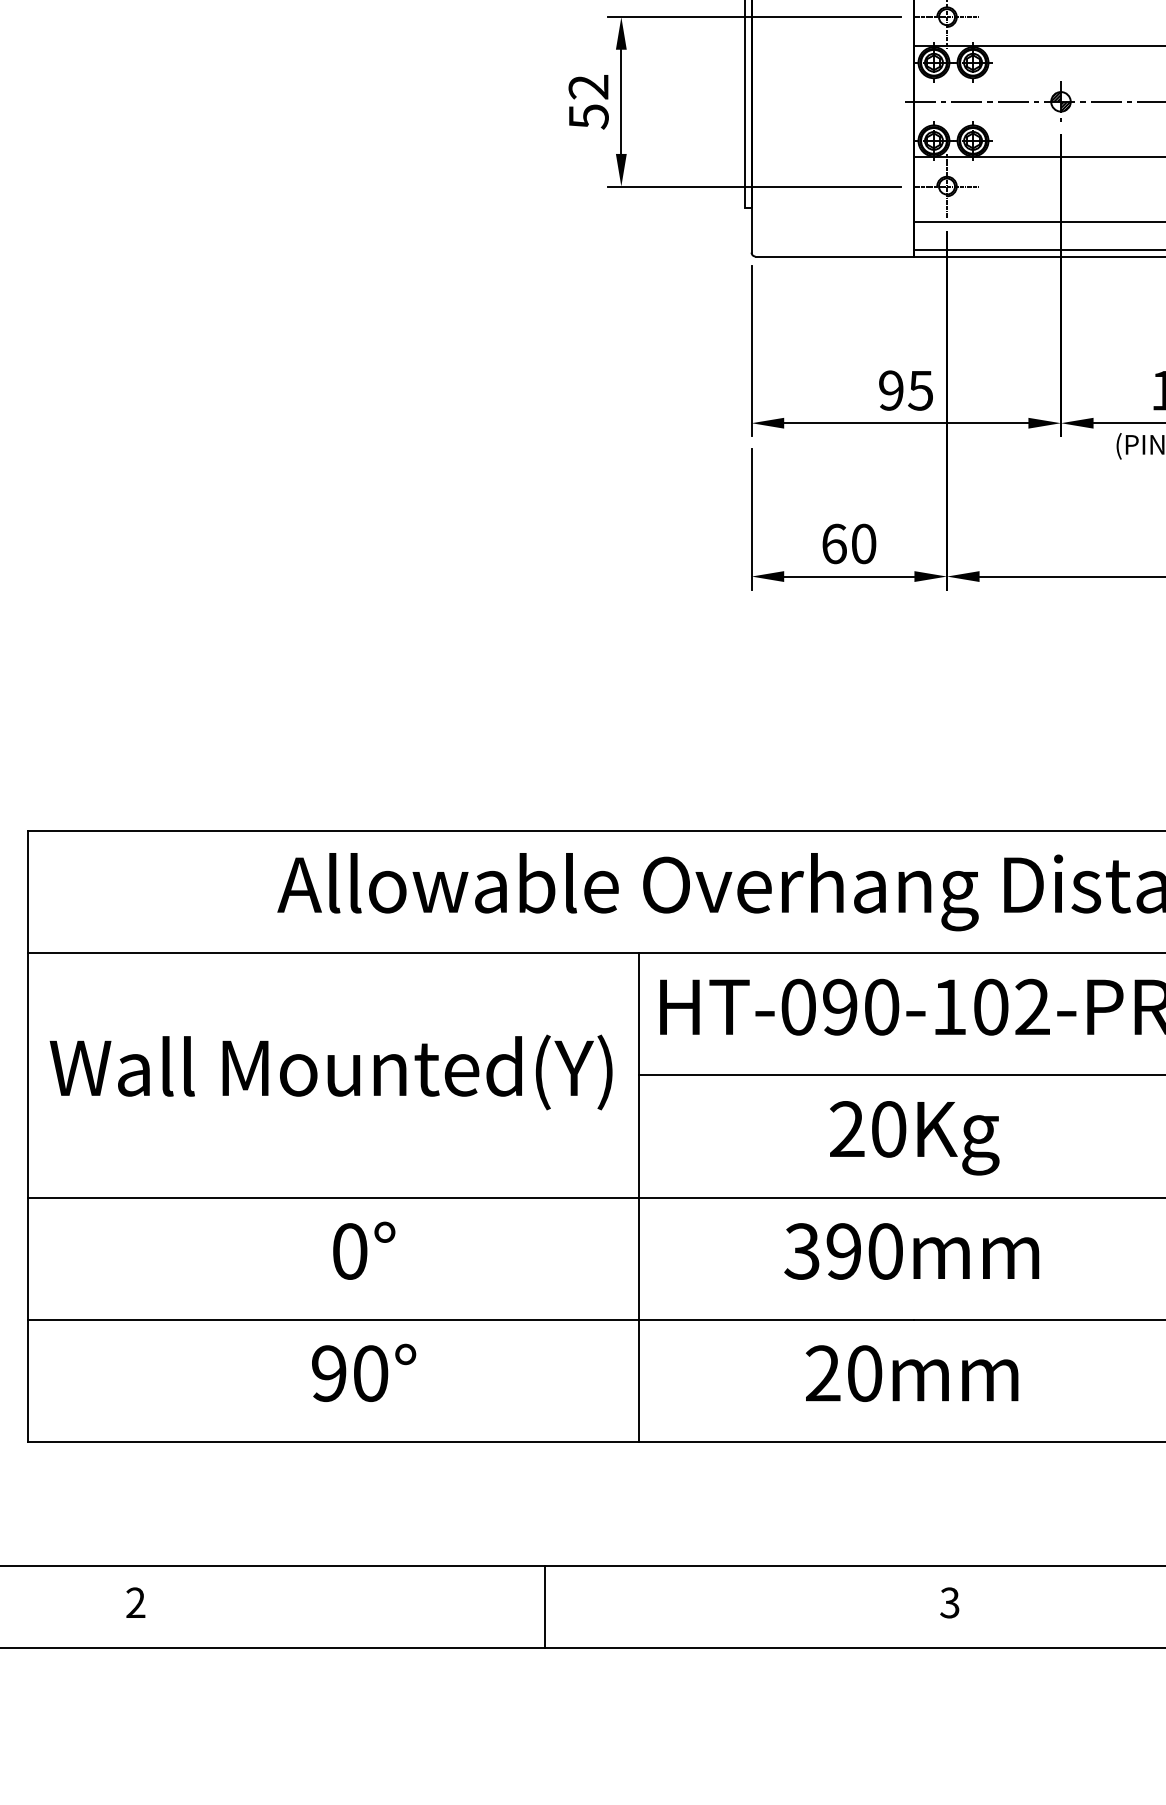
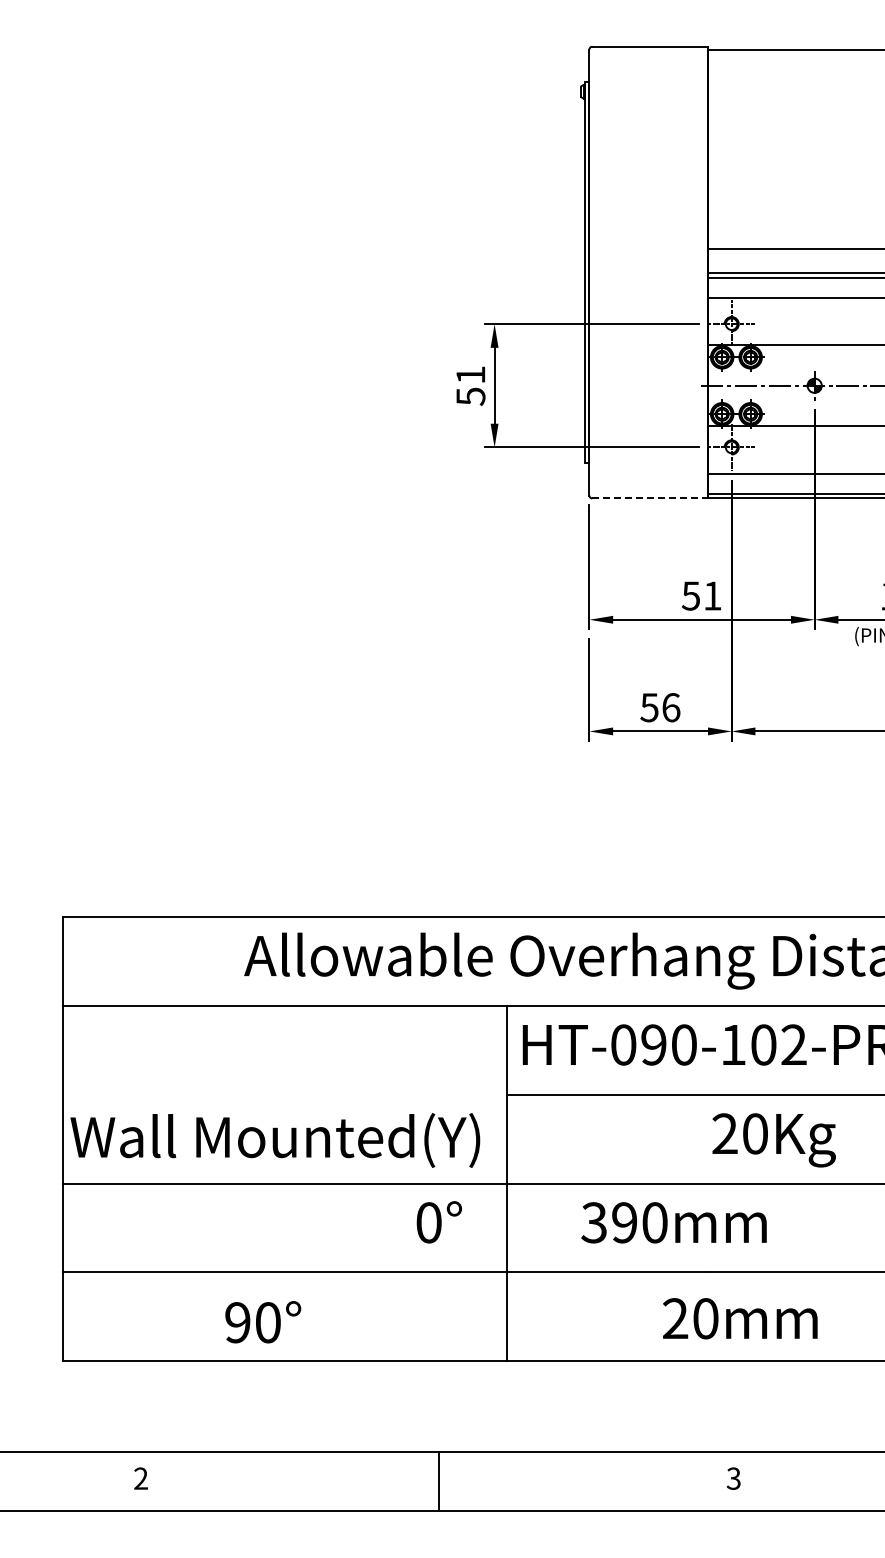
text: (588, 86) -> (470, 374), 52 -> 51
line: (835, 256) -> (650, 498), solid -> dashed
text: (905, 389) -> (701, 595), 95 -> 51
text: (849, 543) -> (660, 707), 60 -> 56
text: (331, 1072) -> (275, 1140), moved
text: (913, 1138) -> (773, 1140), moved
text: (362, 1251) -> (438, 1222), moved
text: (911, 1251) -> (673, 1222), moved
text: (364, 1373) -> (263, 1322), moved
text: (912, 1373) -> (740, 1318), moved

